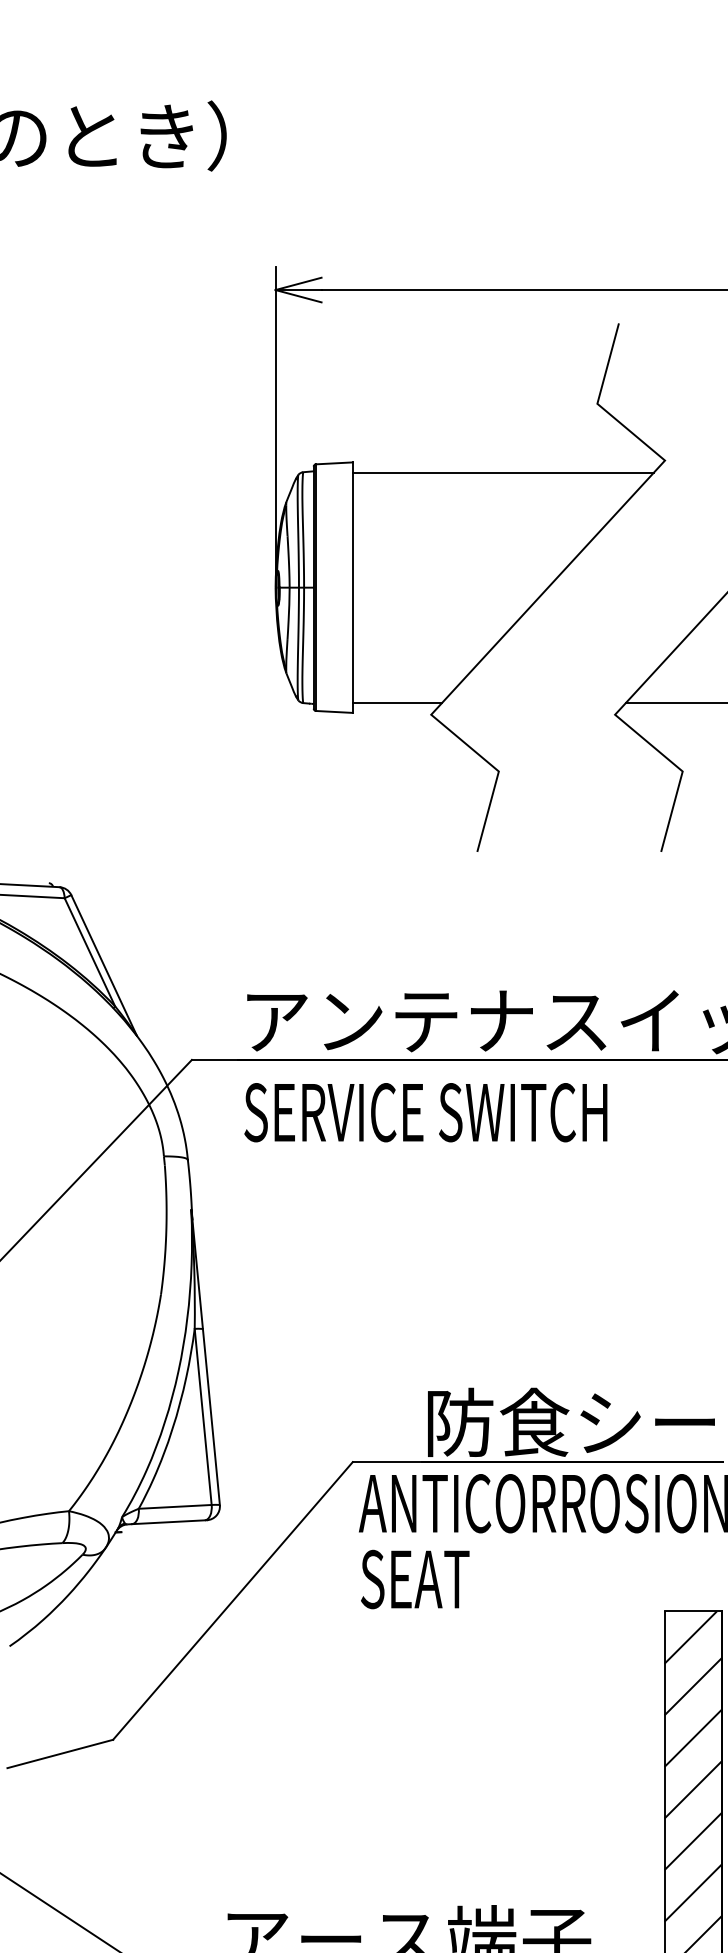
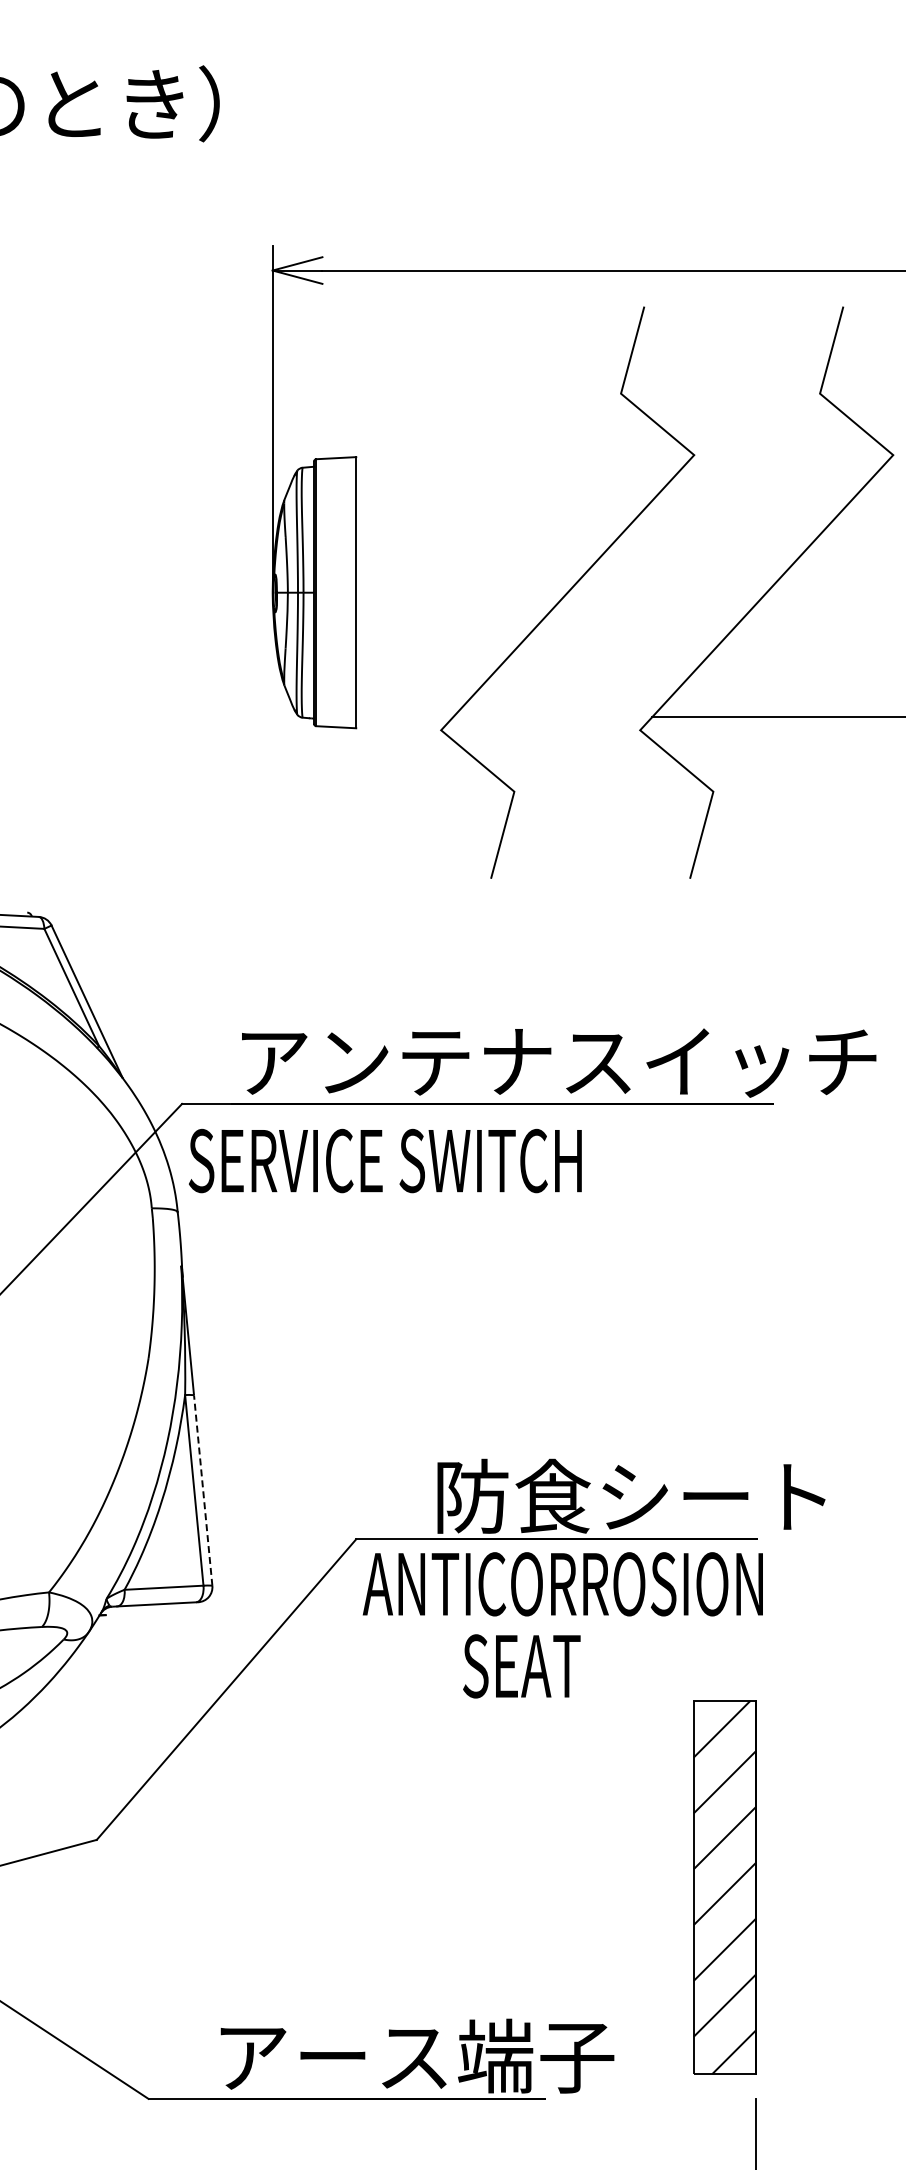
line: (503, 472) -> (519, 468), removed
line: (397, 702) -> (404, 717), removed
text: (426, 1112) -> (385, 1160), moved
line: (211, 1417) -> (203, 1490), solid -> dashed
text: (414, 1579) -> (521, 1666), moved

